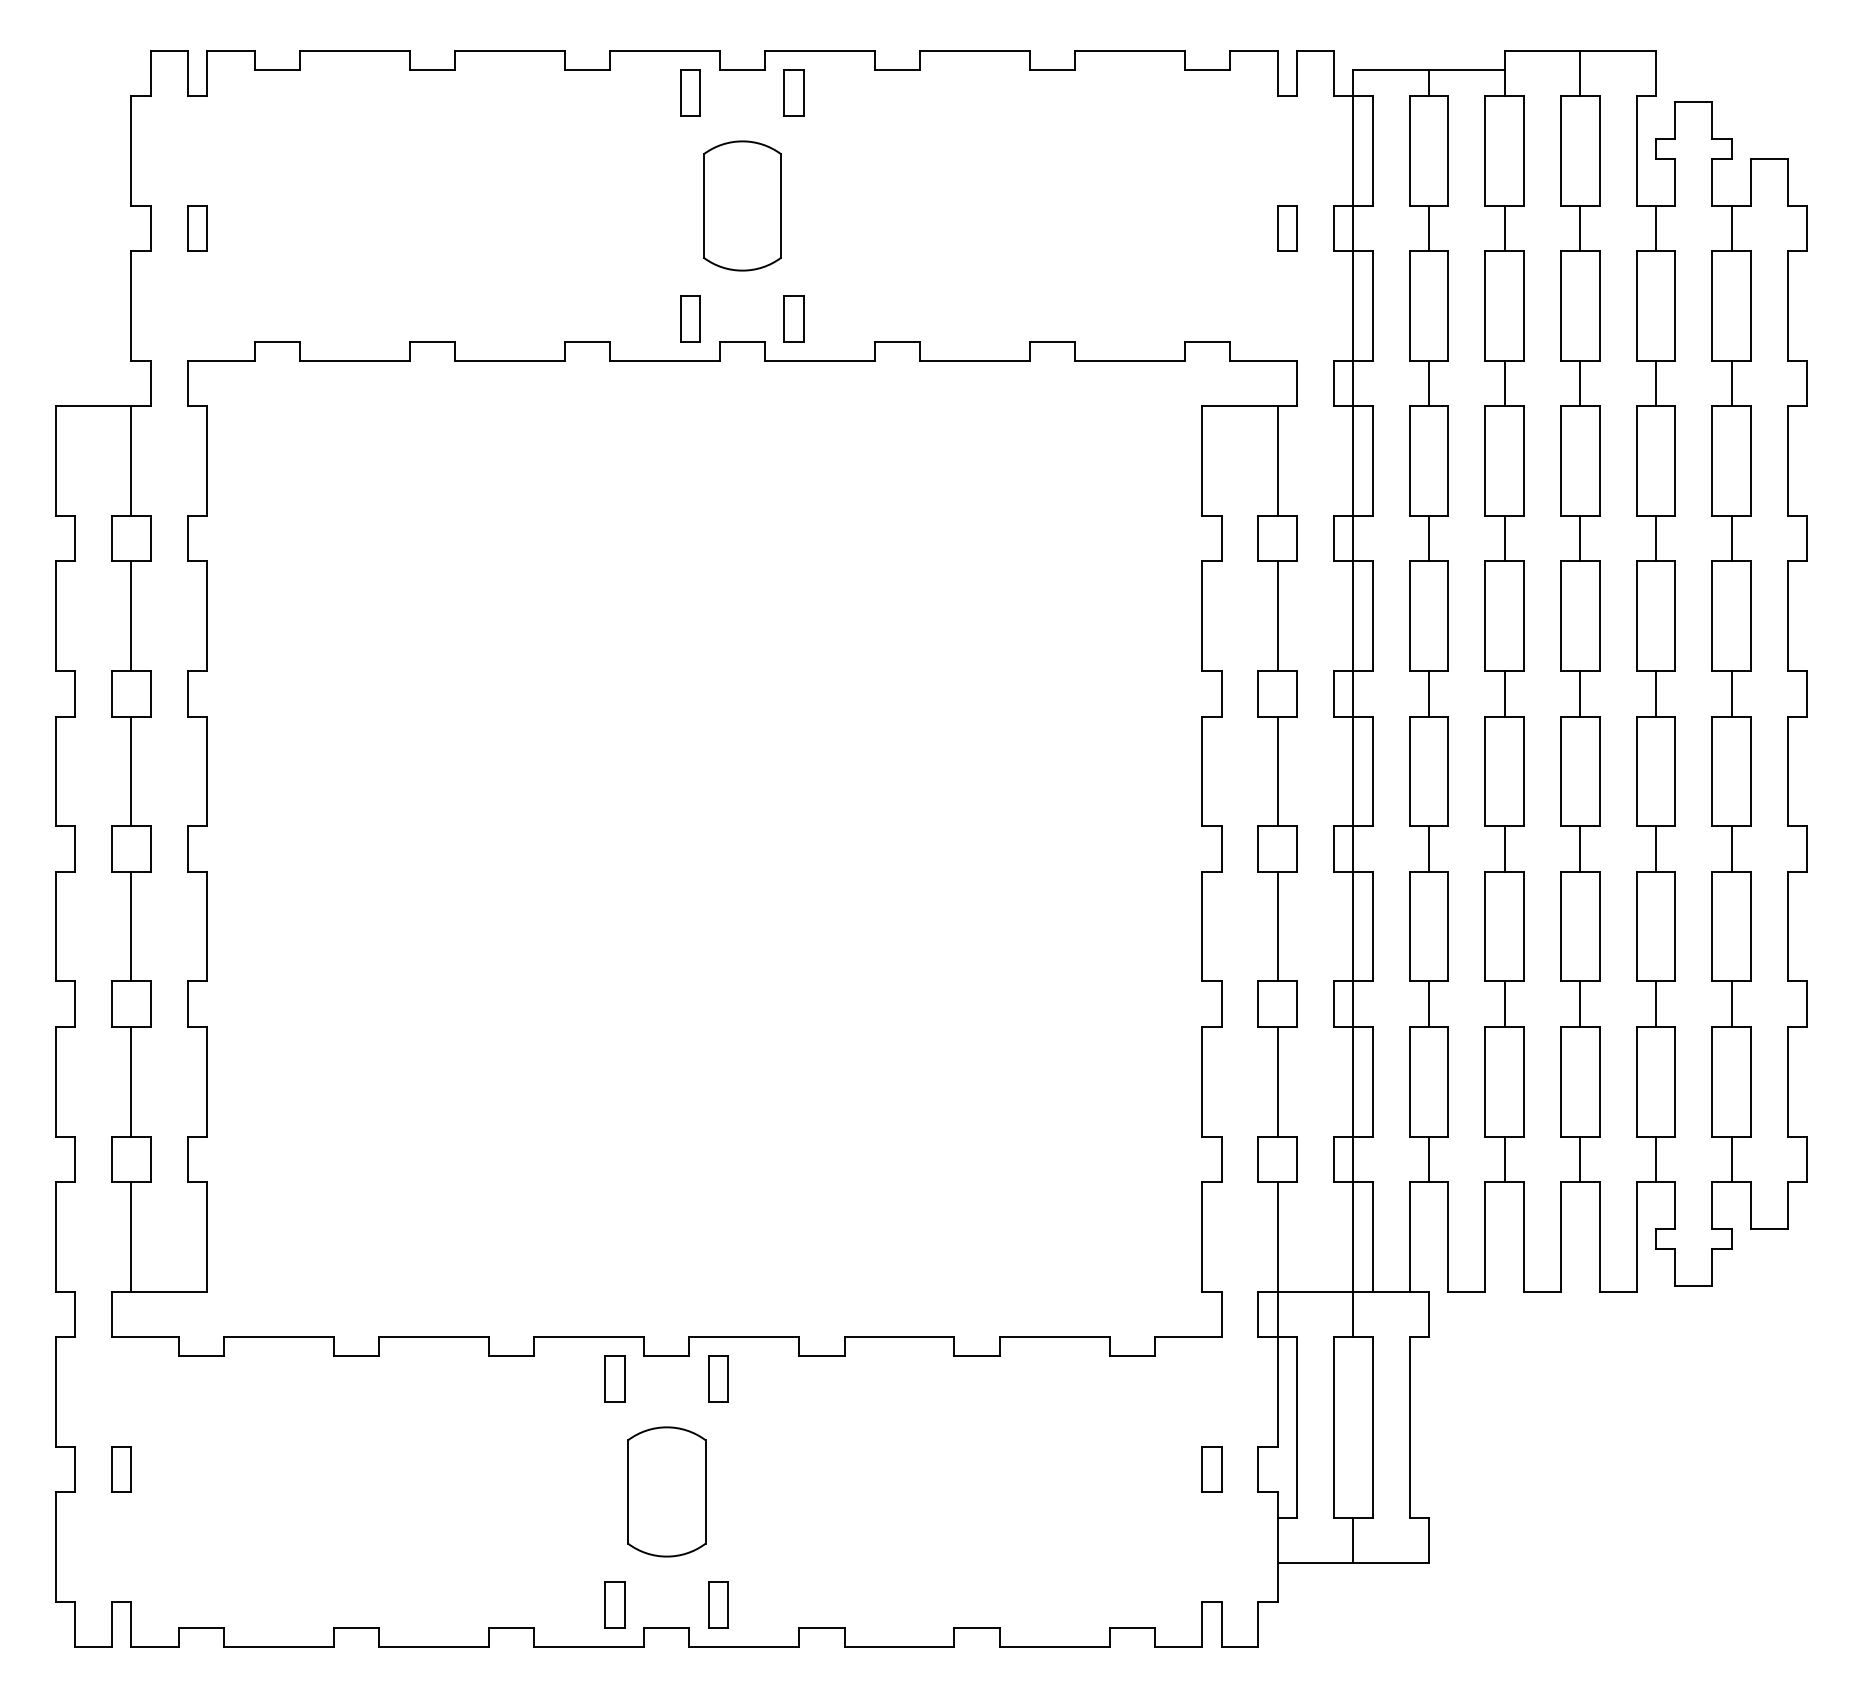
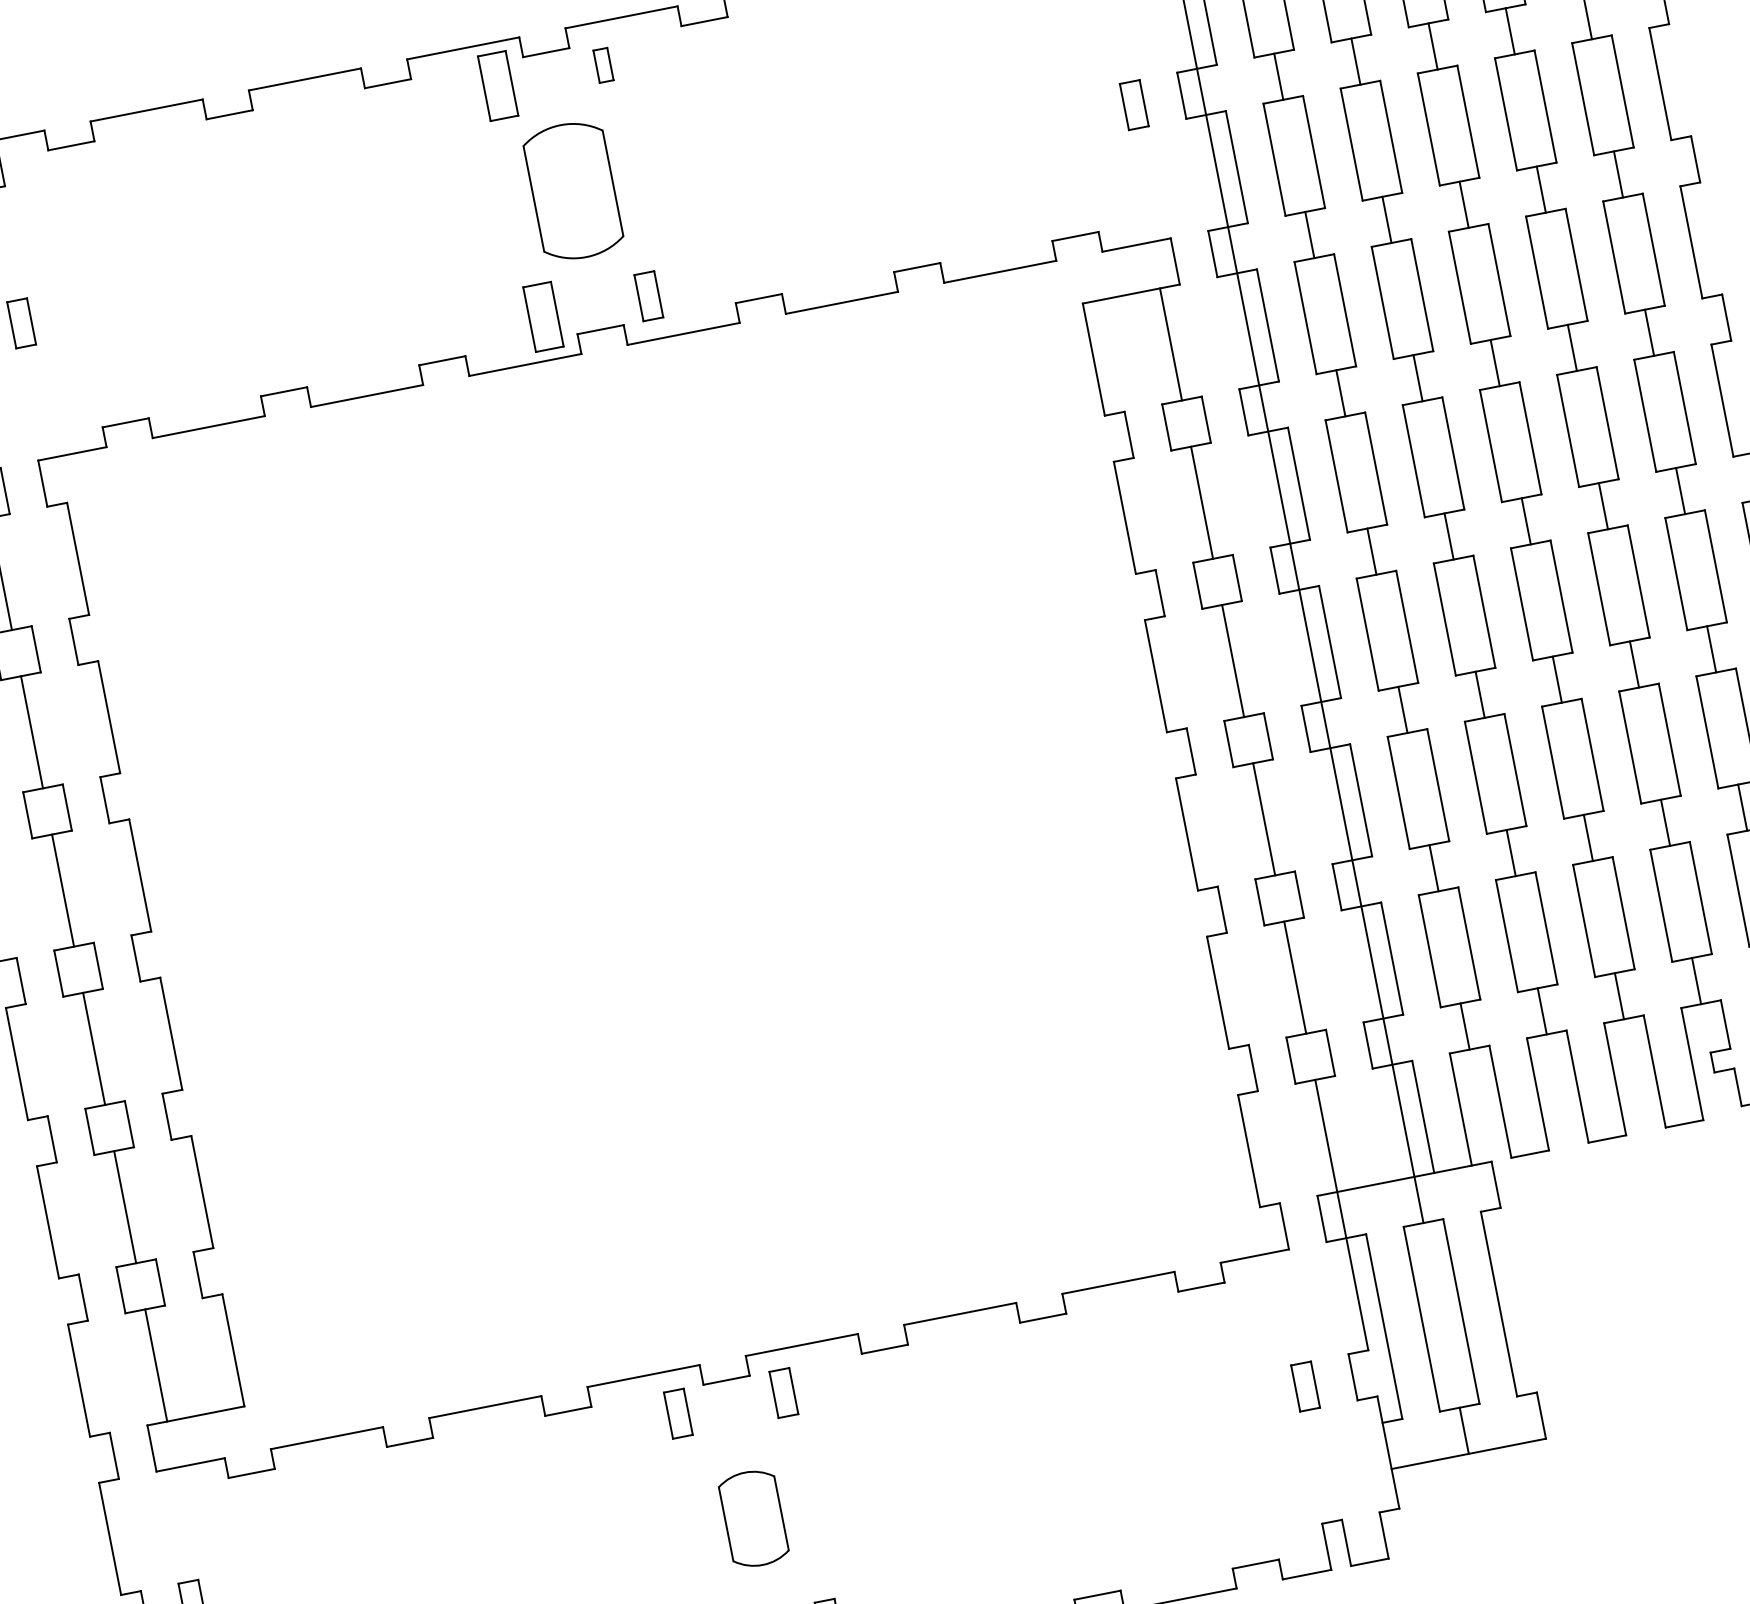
part: (690, 92) -> (497, 85), size x1.4
part: (793, 92) -> (602, 65), size x0.7
part: (690, 318) -> (542, 316), size x1.4
part: (666, 1491) -> (753, 1518), size x0.7

